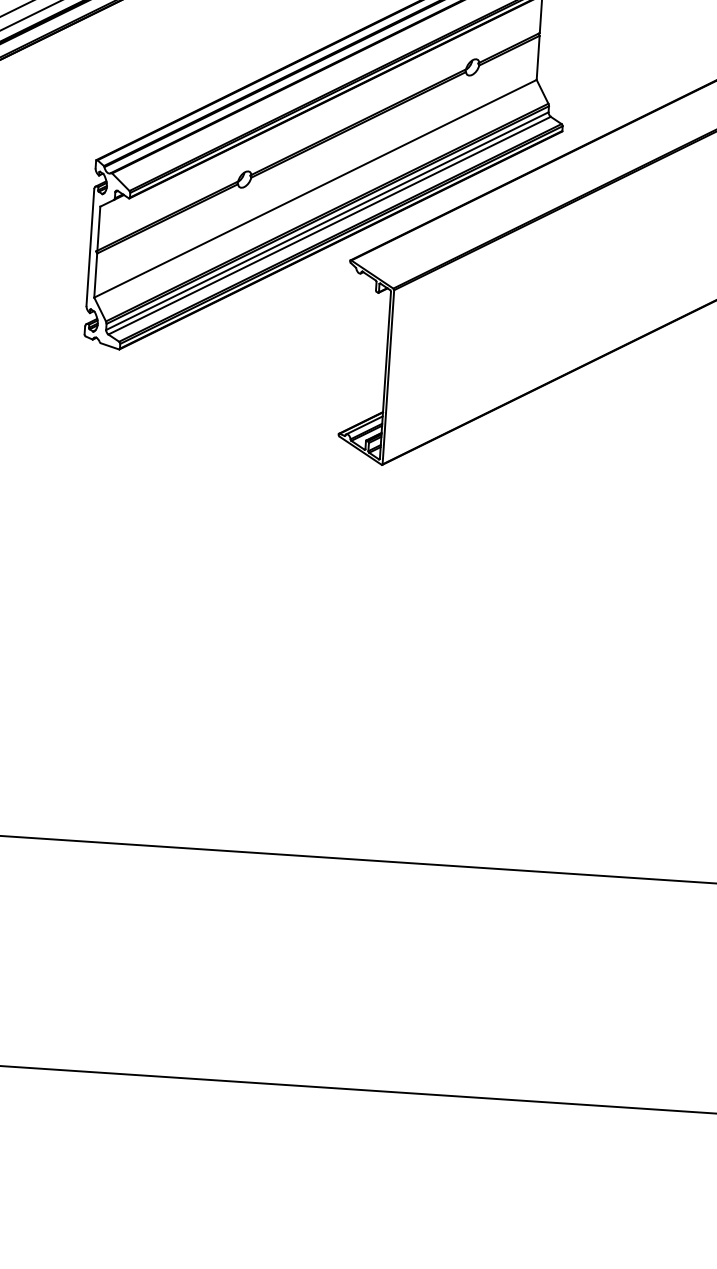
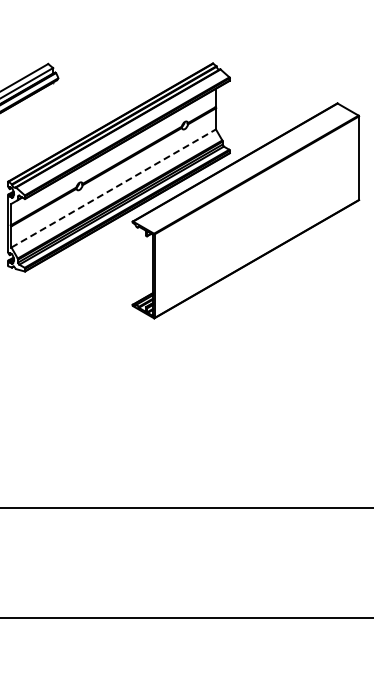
line: (317, 188) -> (114, 188), solid -> dashed

